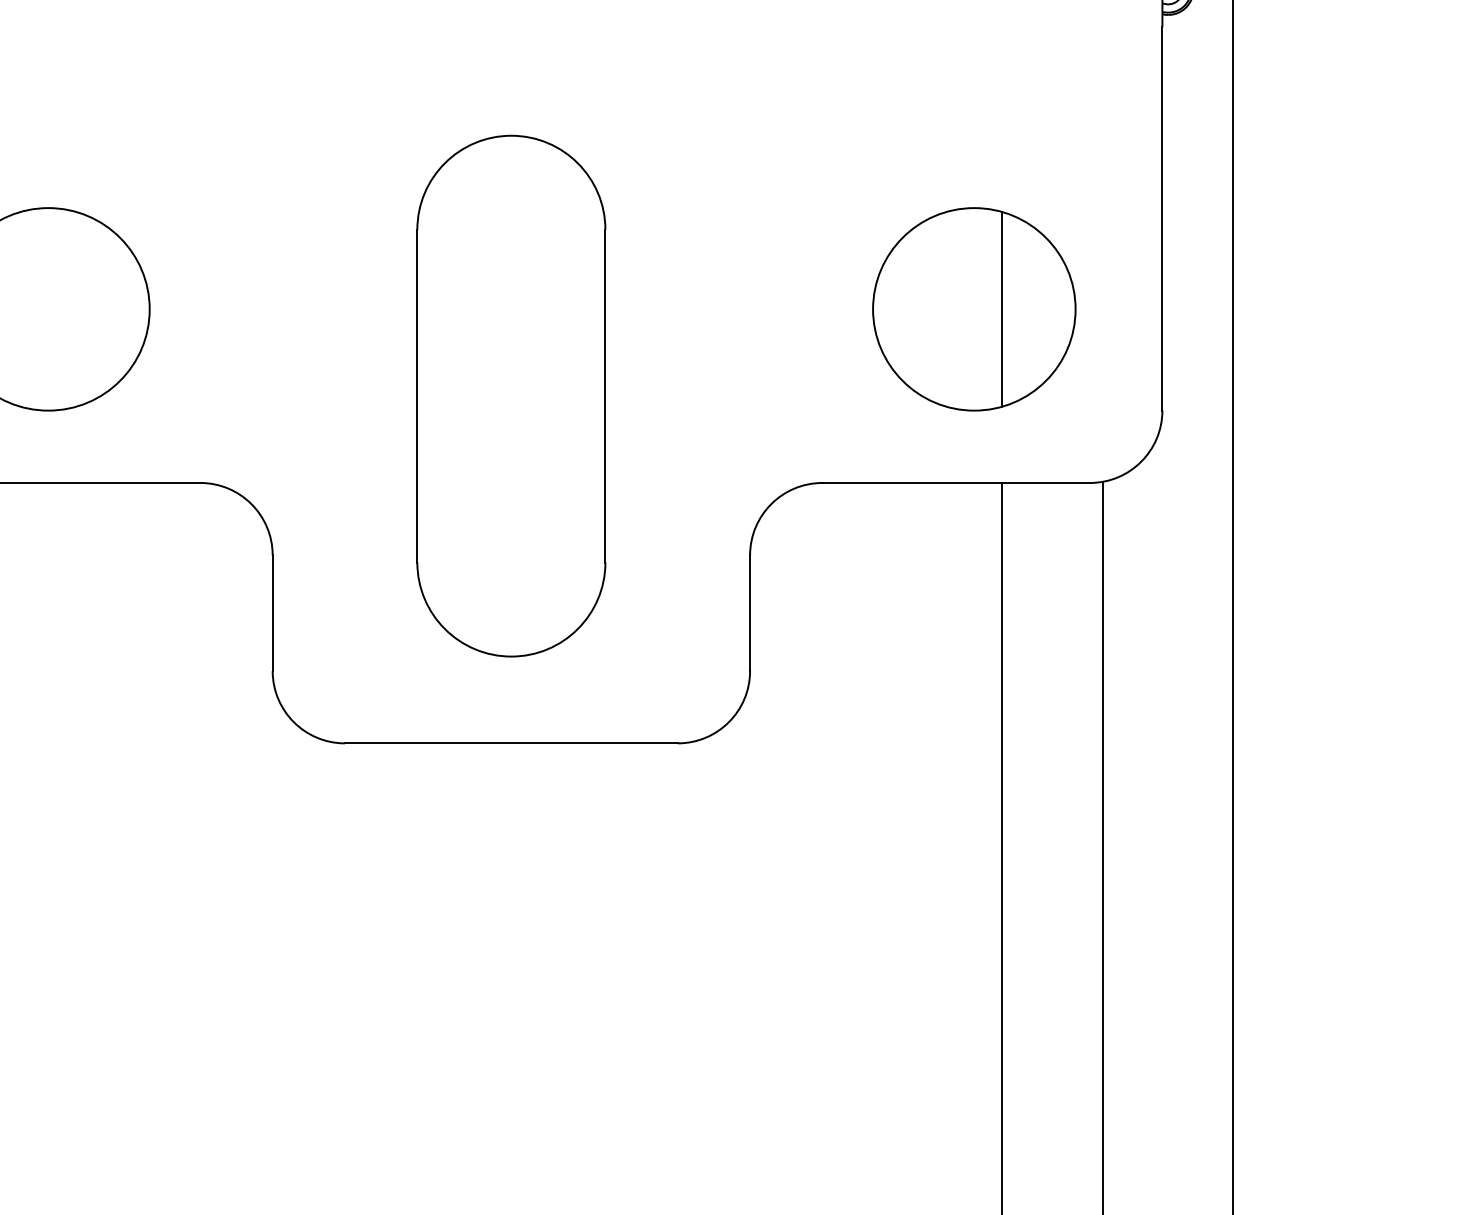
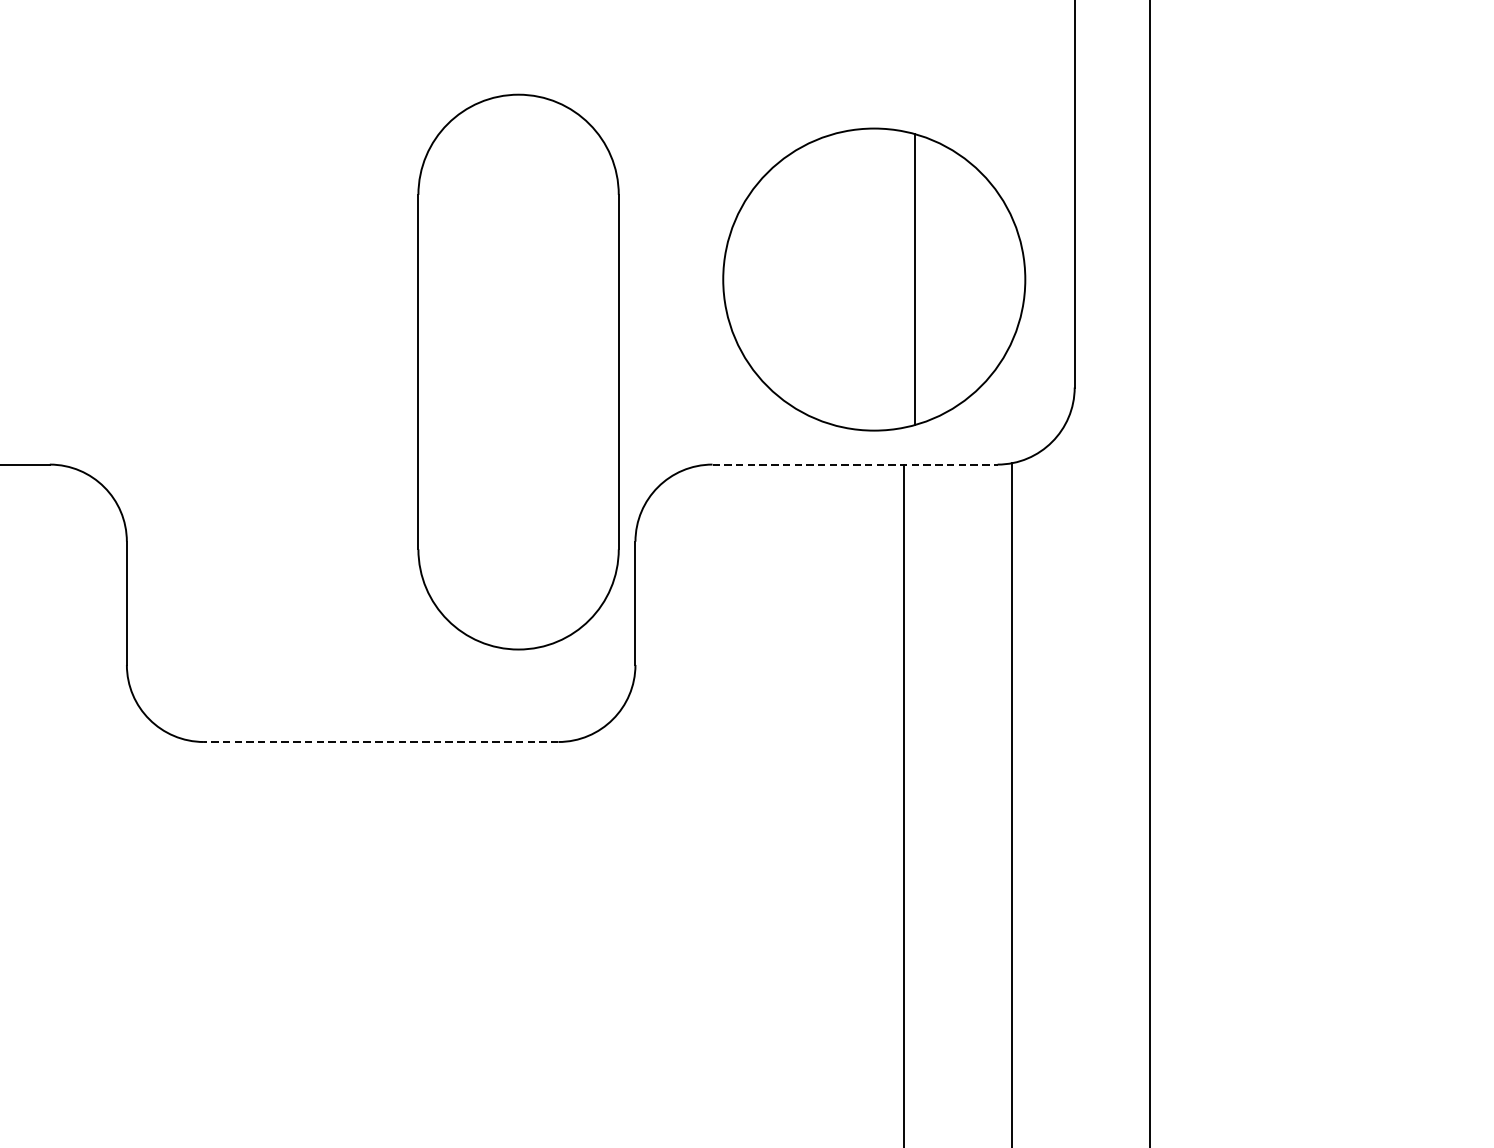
part: (974, 309) -> (874, 279), size x1.4
part: (511, 395) -> (518, 371), moved
line: (956, 482) -> (855, 464), solid -> dashed
line: (510, 743) -> (380, 742), solid -> dashed

